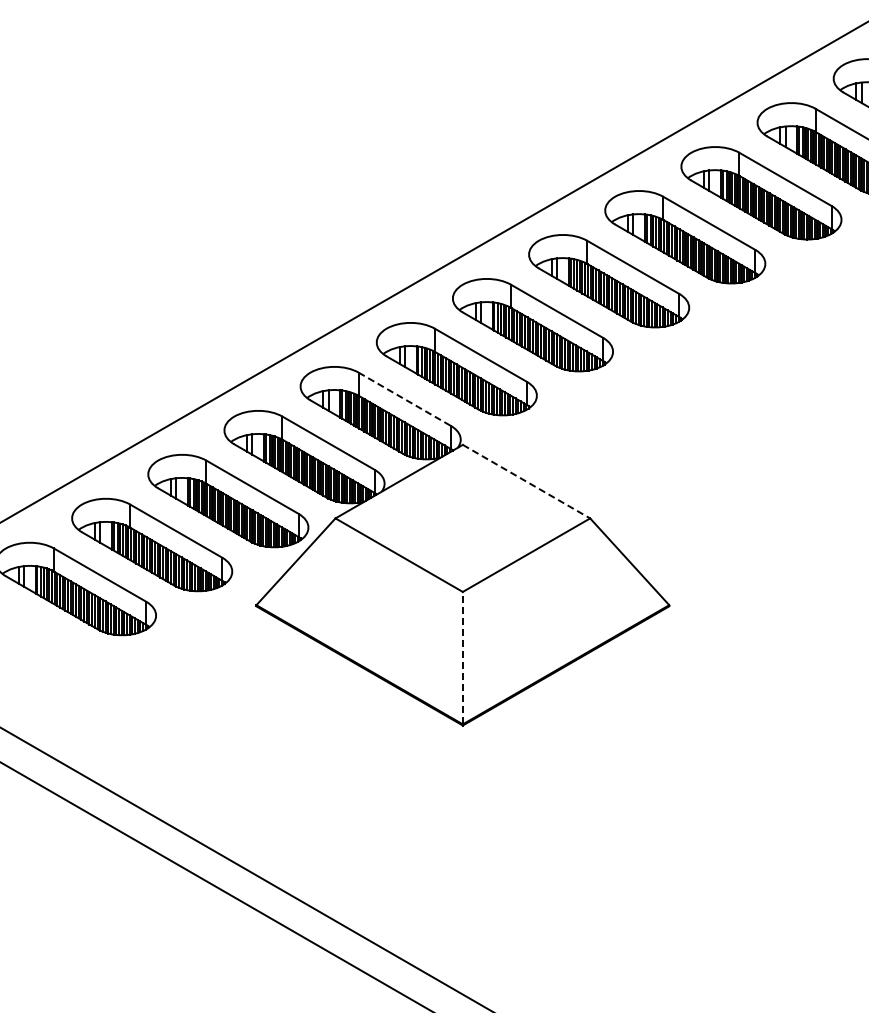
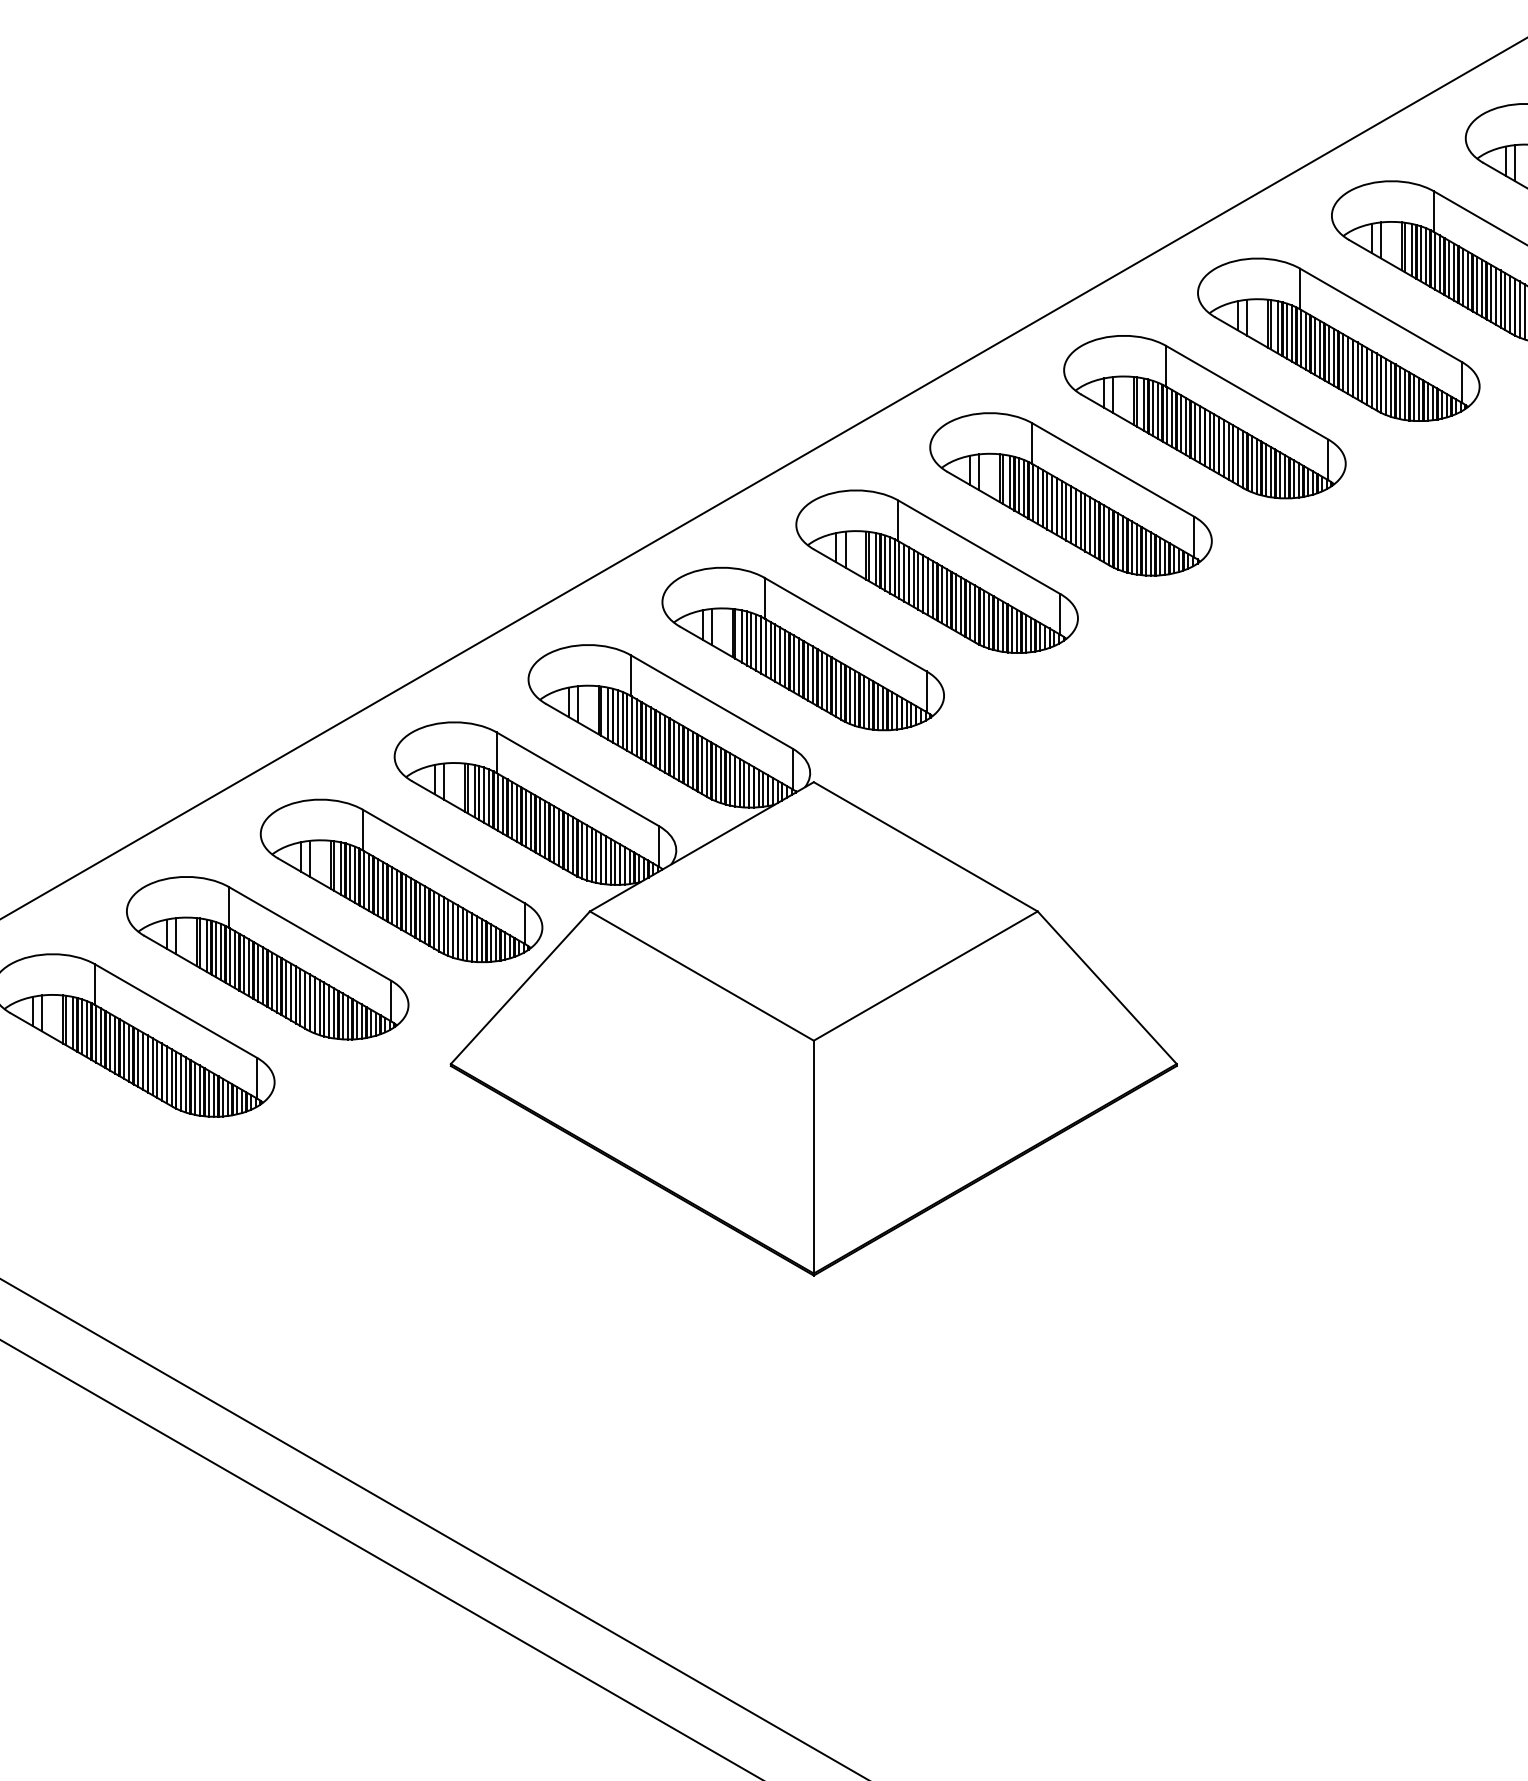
line: (405, 399) -> (713, 702), dashed -> solid
line: (526, 481) -> (925, 846), dashed -> solid
line: (462, 657) -> (813, 1155), dashed -> solid

